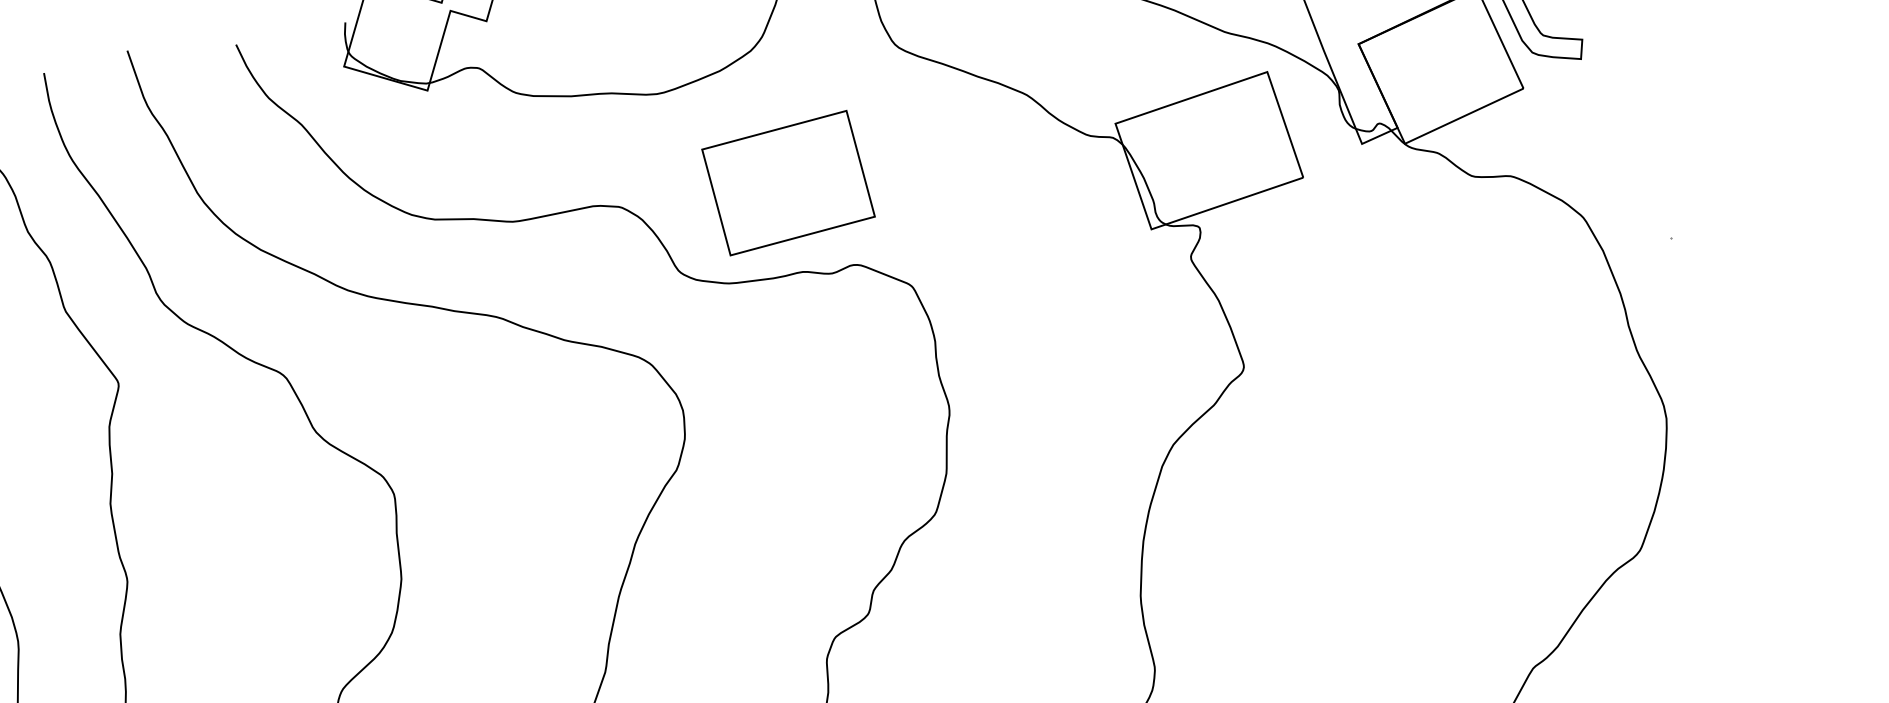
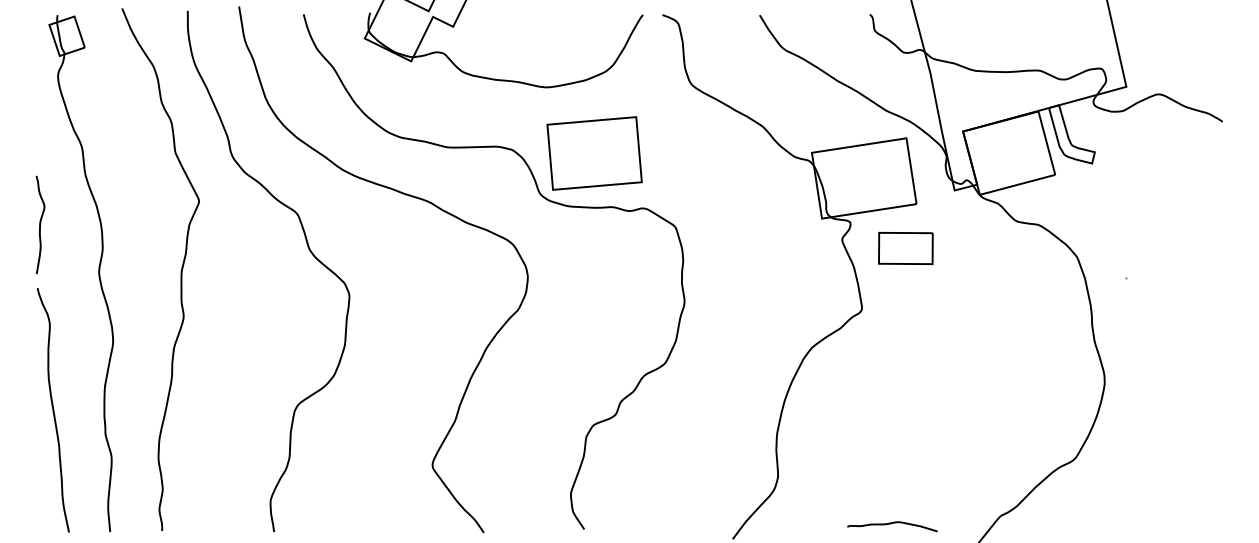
part: (788, 183) -> (594, 153), moved
part: (1298, 254) -> (905, 248), added

